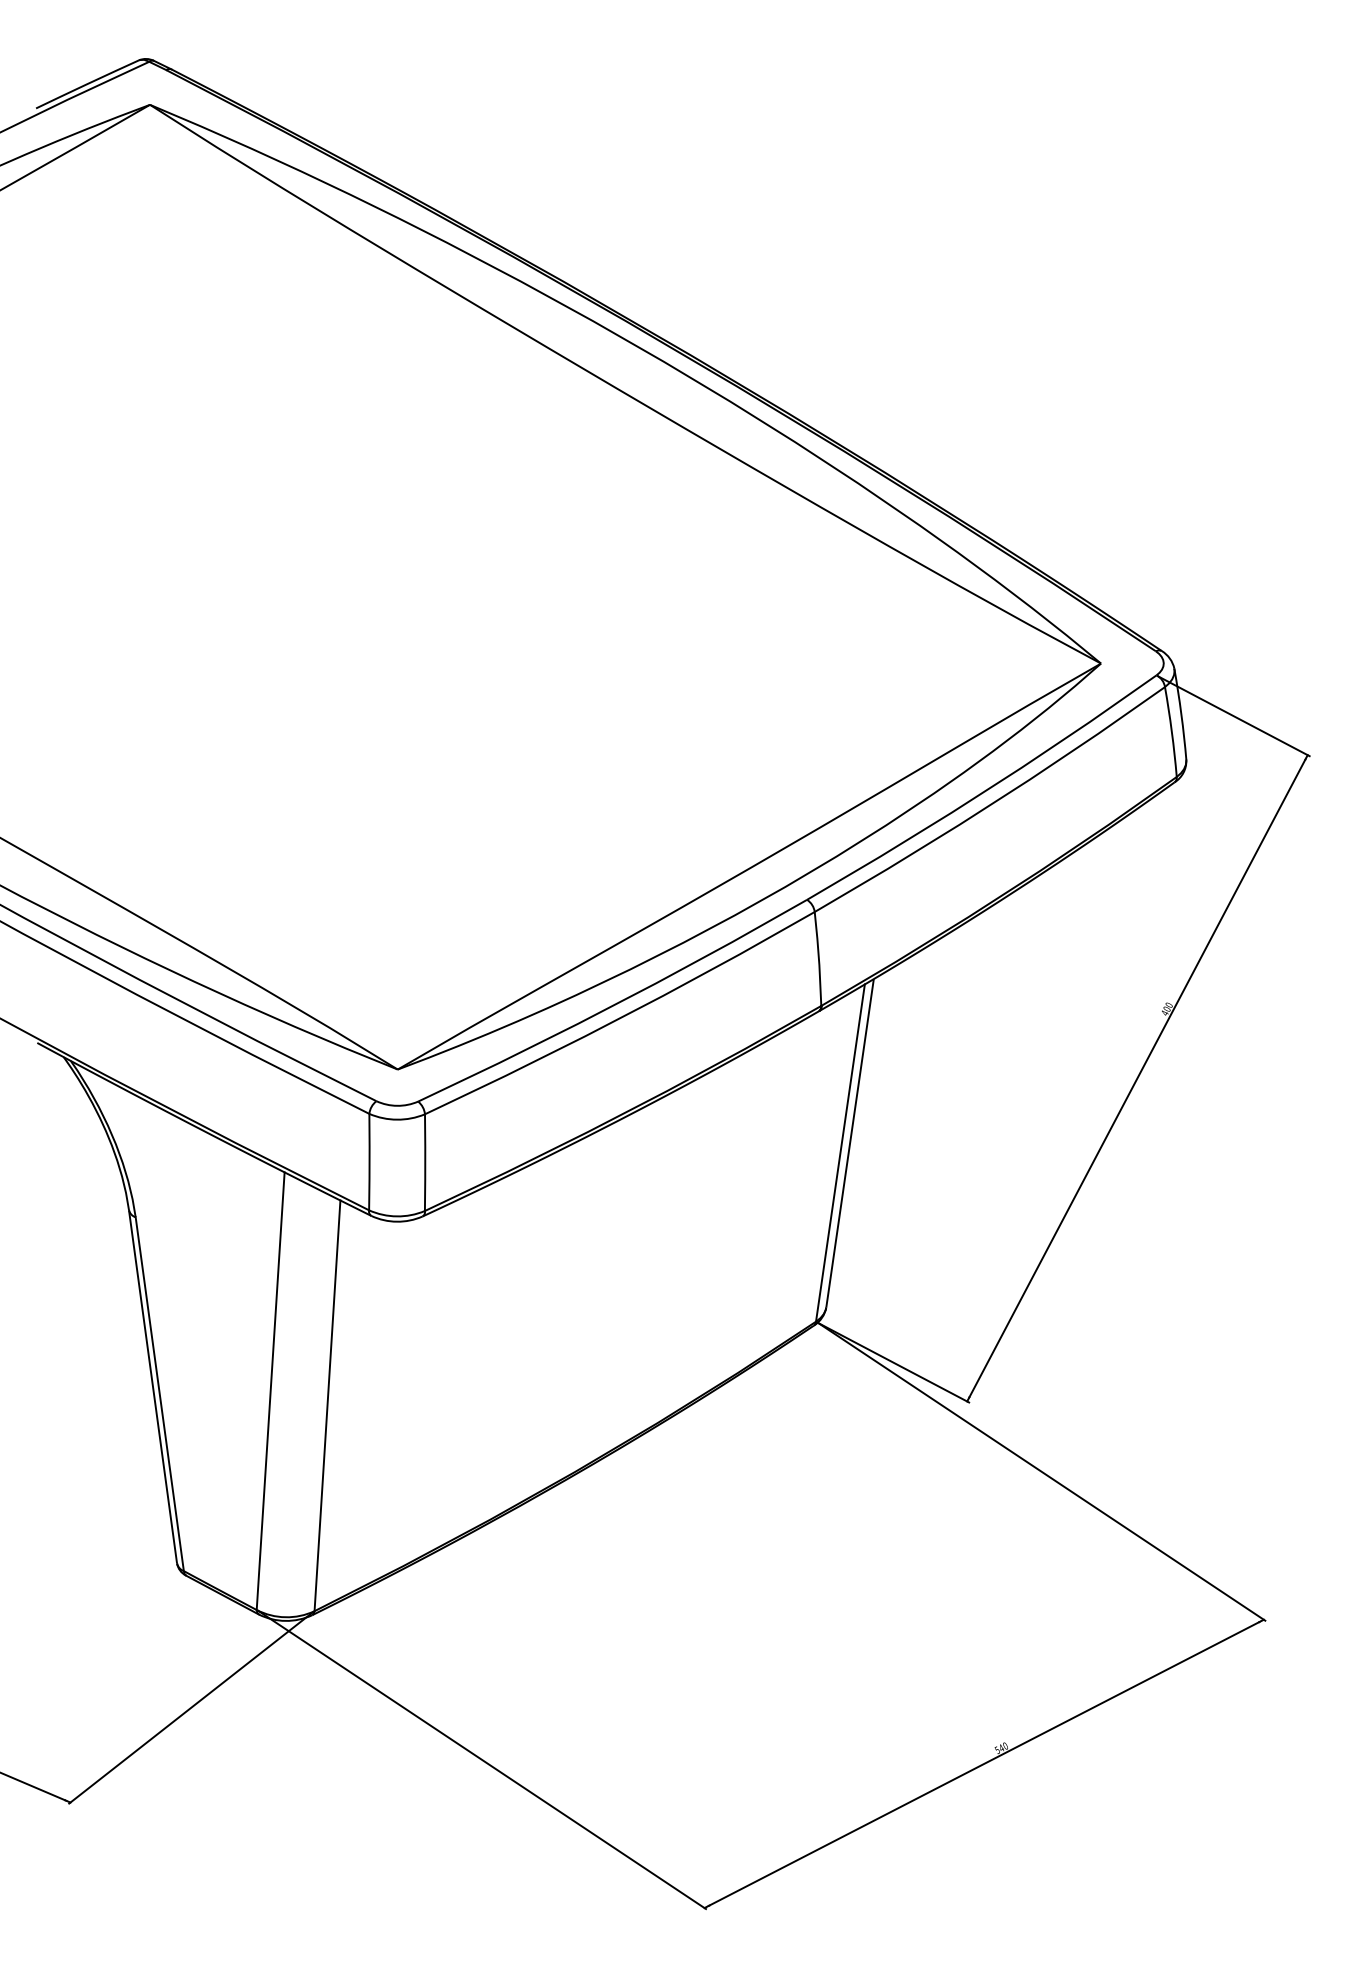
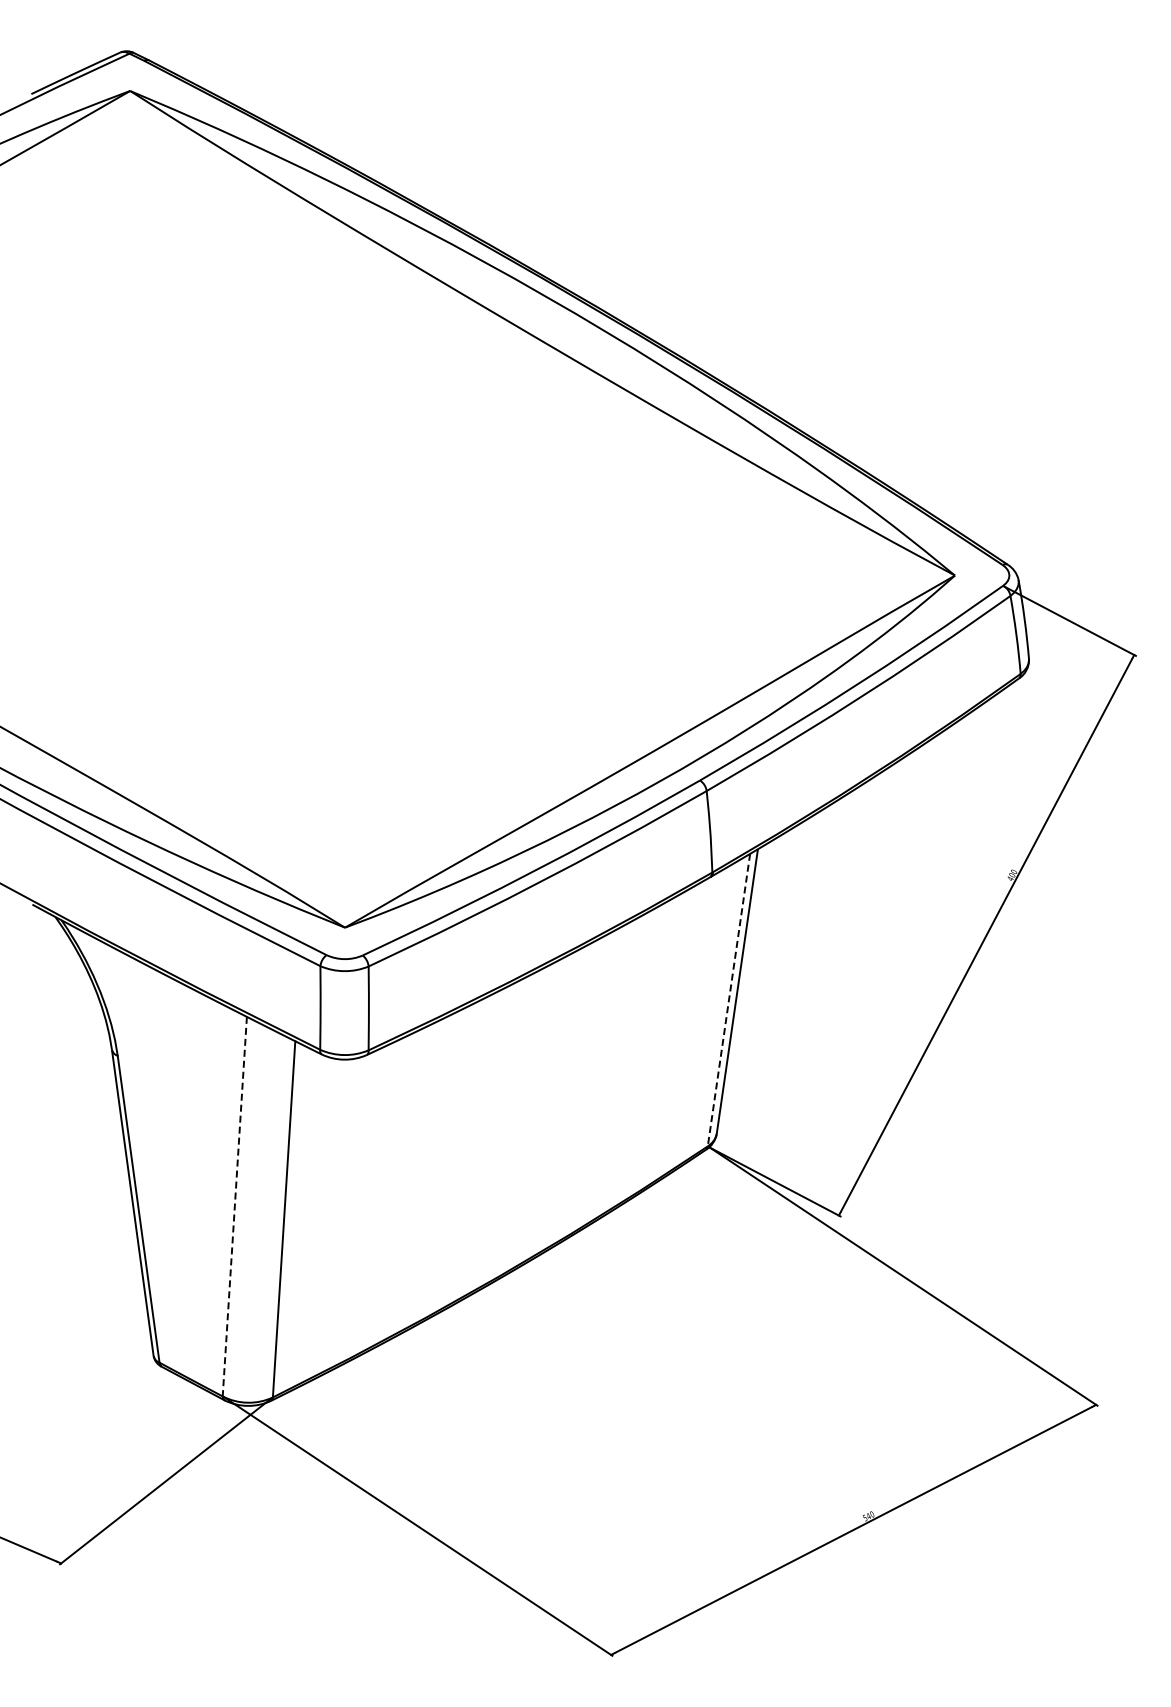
line: (839, 1153) -> (728, 1000), solid -> dashed
line: (270, 1392) -> (234, 1207), solid -> dashed

